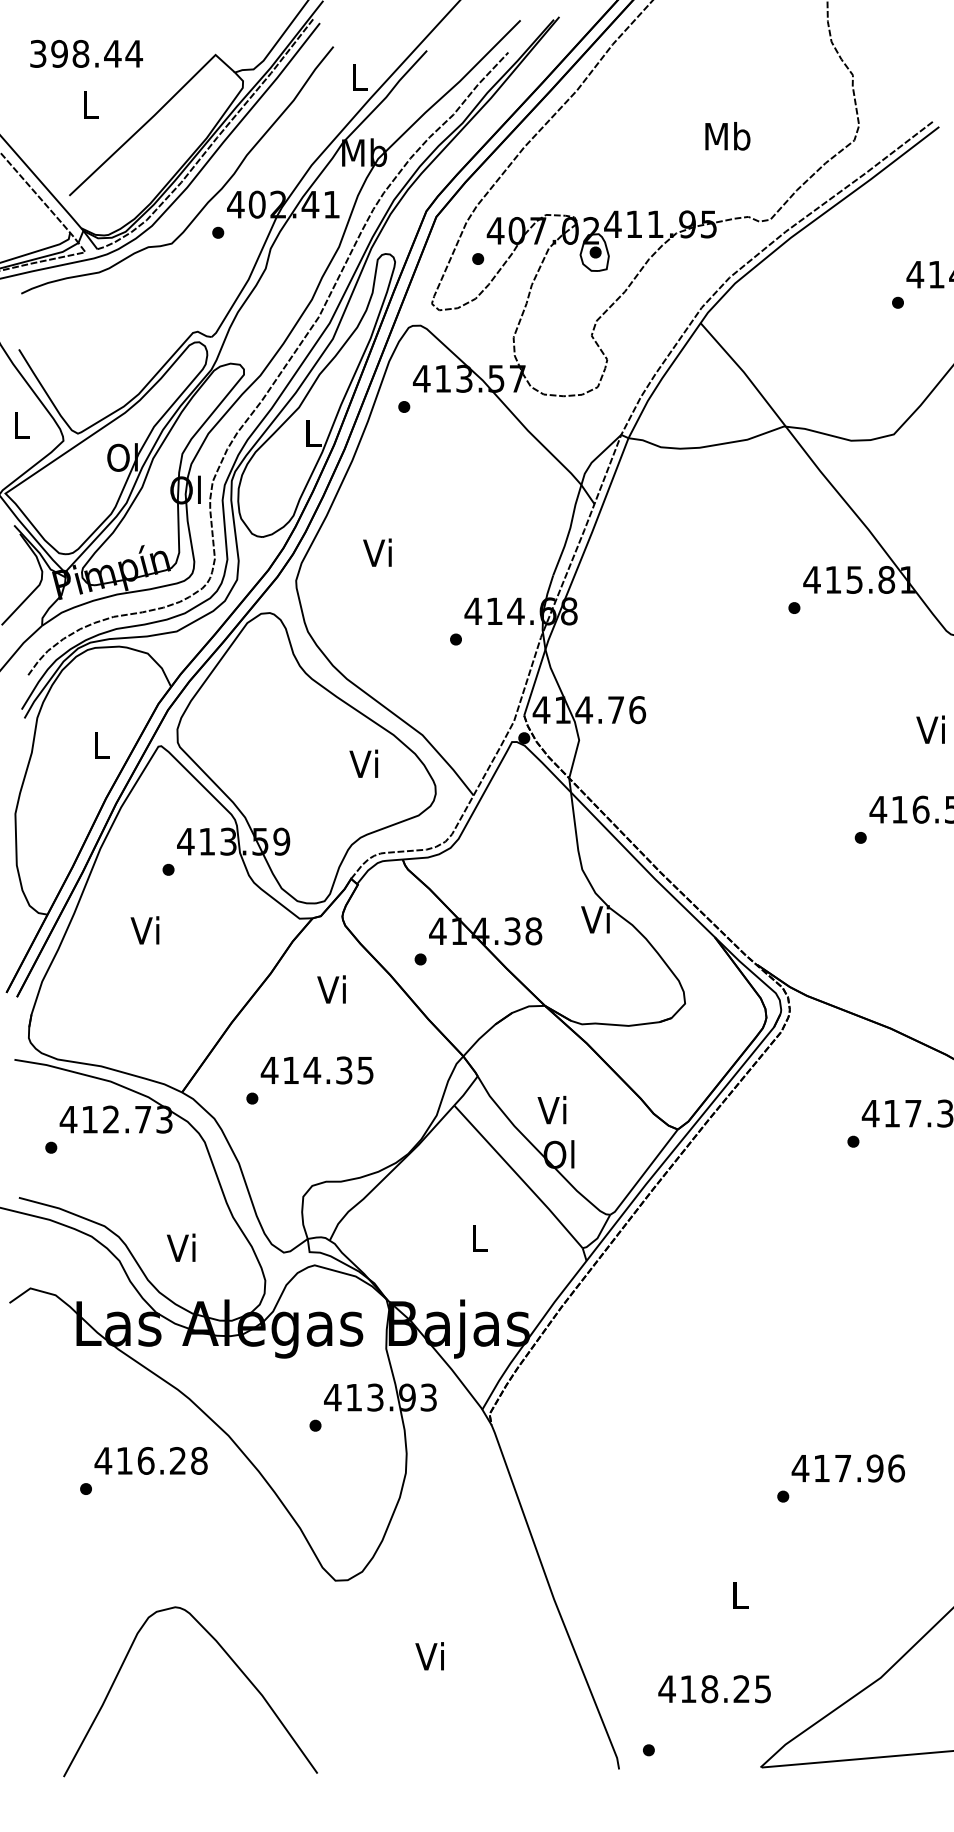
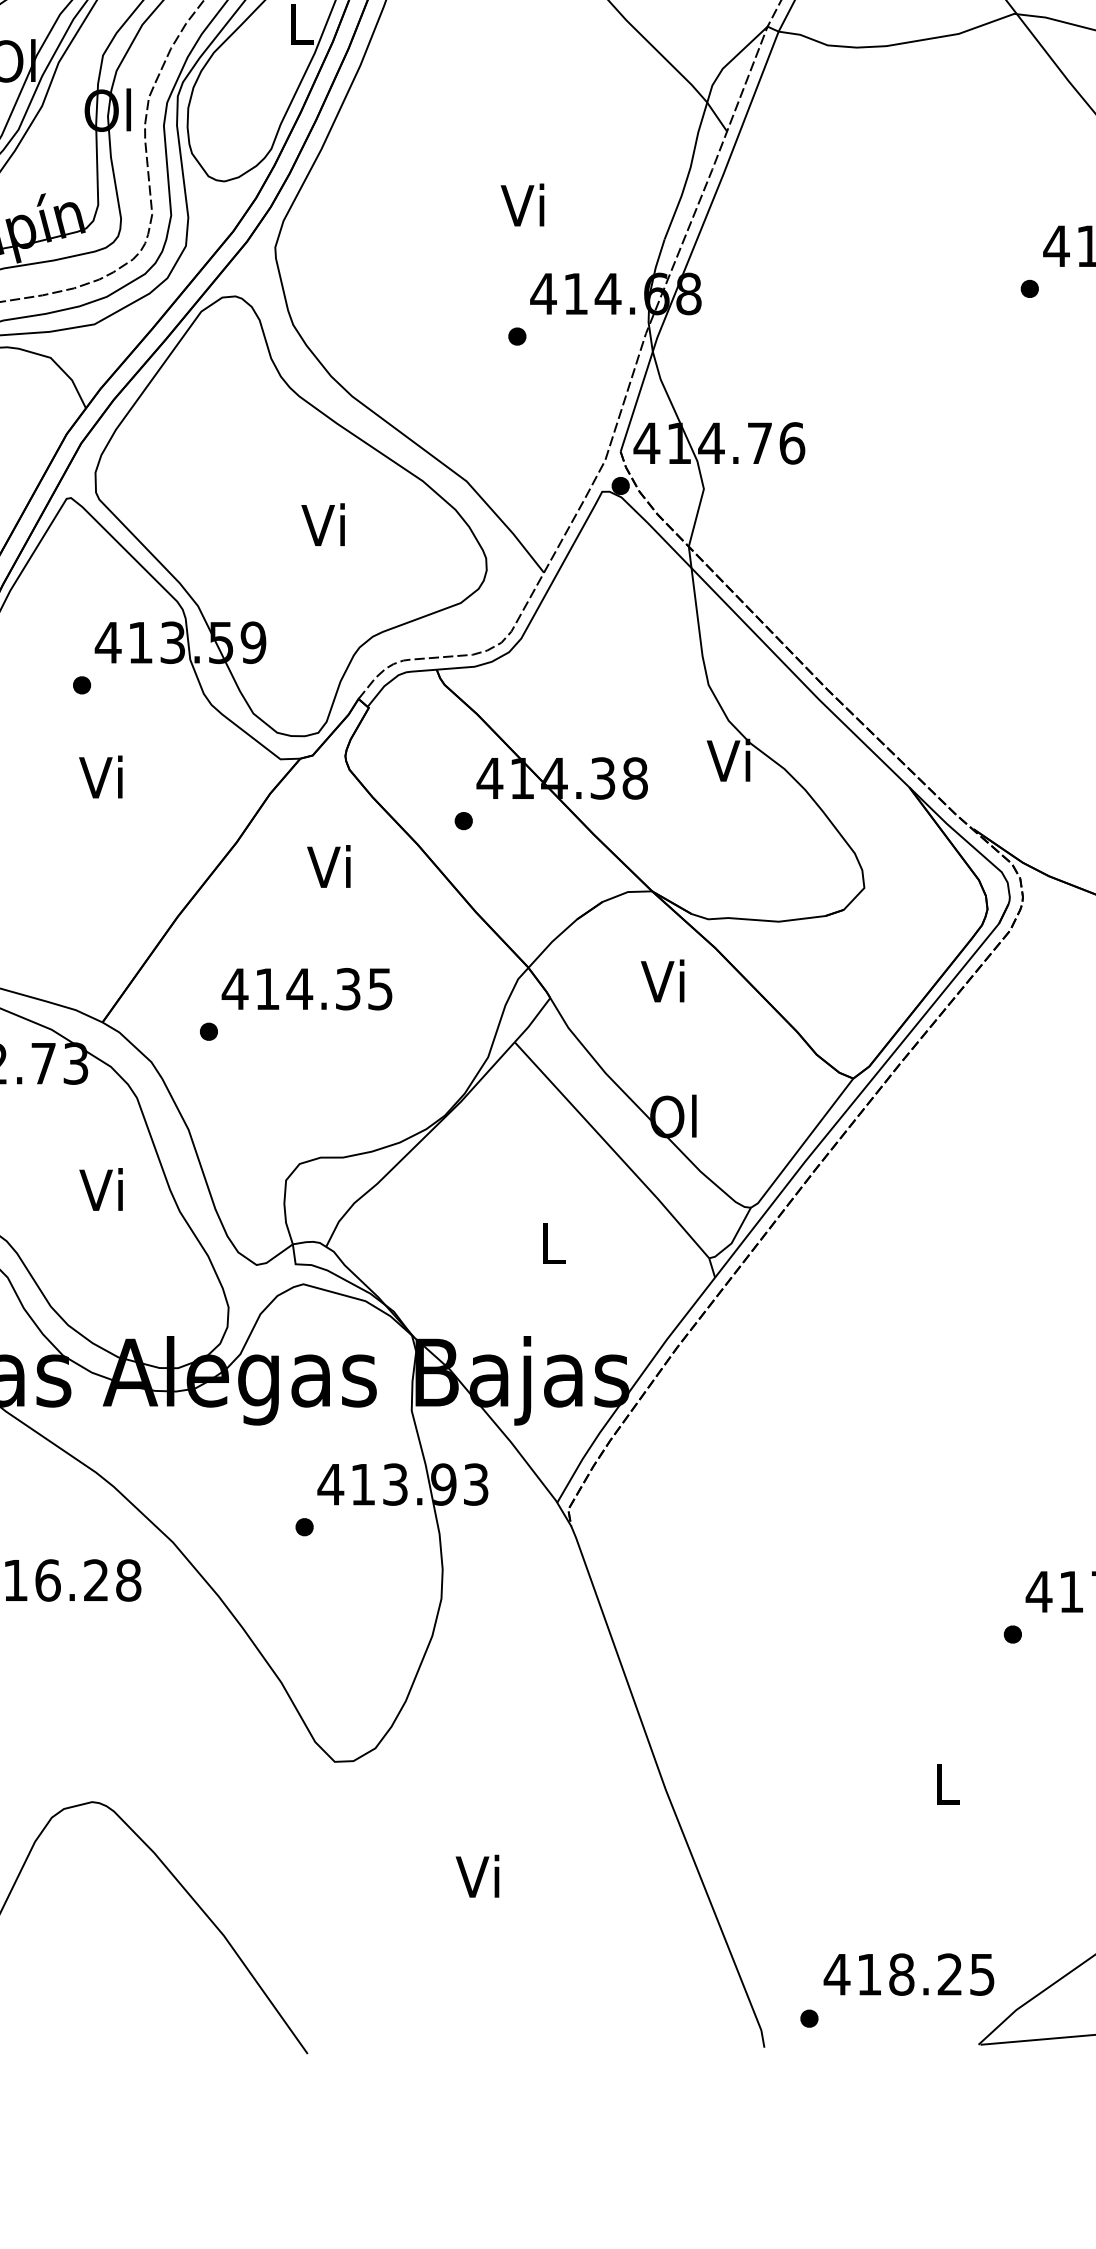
text: (377, 552) -> (522, 204), moved
text: (363, 763) -> (322, 524), moved
text: (144, 930) -> (100, 777), moved
text: (551, 1109) -> (661, 980), moved
text: (181, 1247) -> (101, 1189), moved
text: (714, 1689) -> (908, 1975), moved

